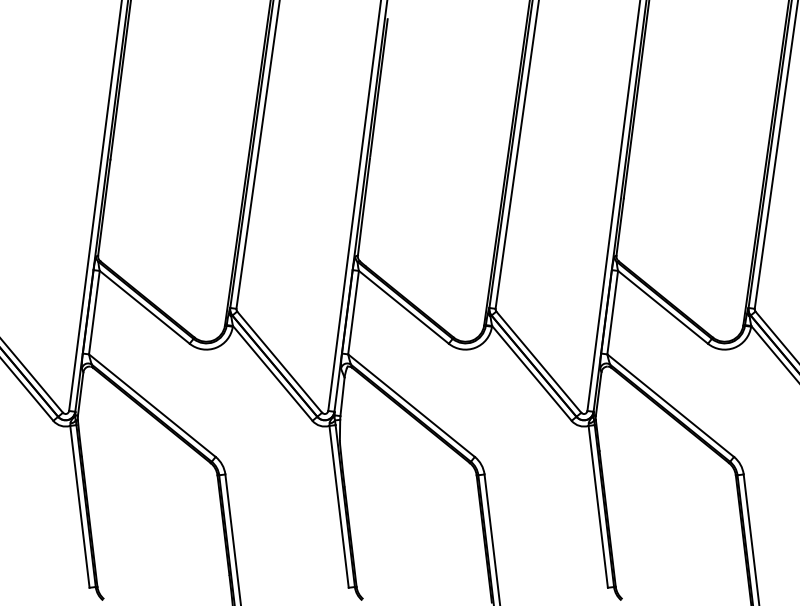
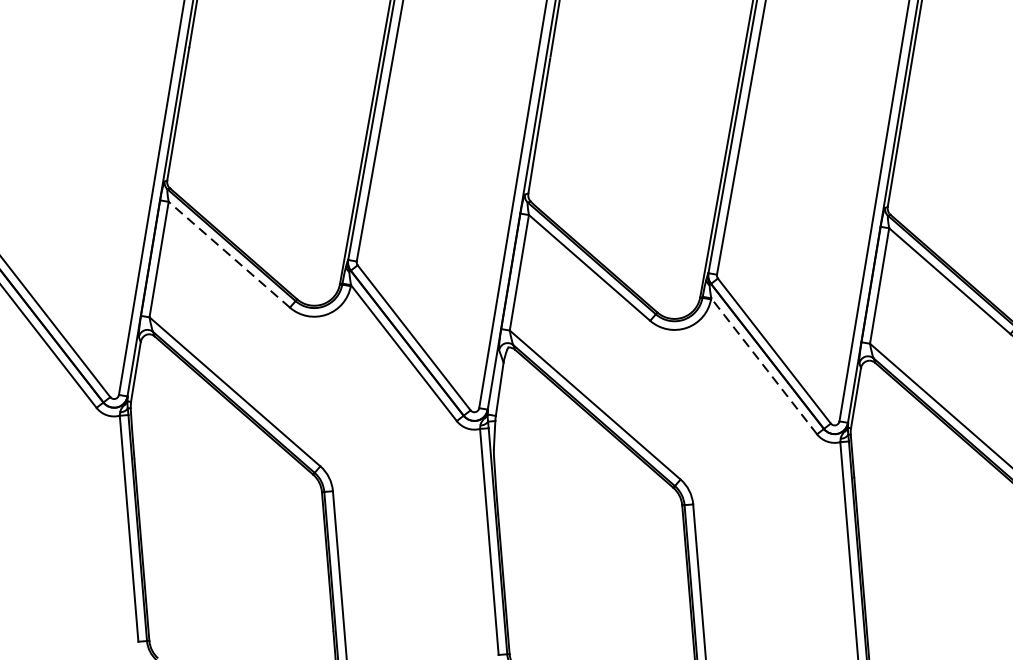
line: (144, 307) -> (229, 254), solid -> dashed
line: (531, 373) -> (763, 366), solid -> dashed

